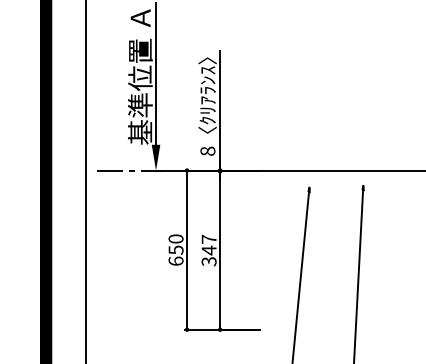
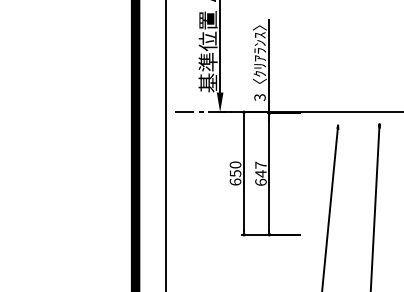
text: (207, 151) -> (259, 97), 8 -> 3
text: (208, 260) -> (260, 181), 347 -> 647

